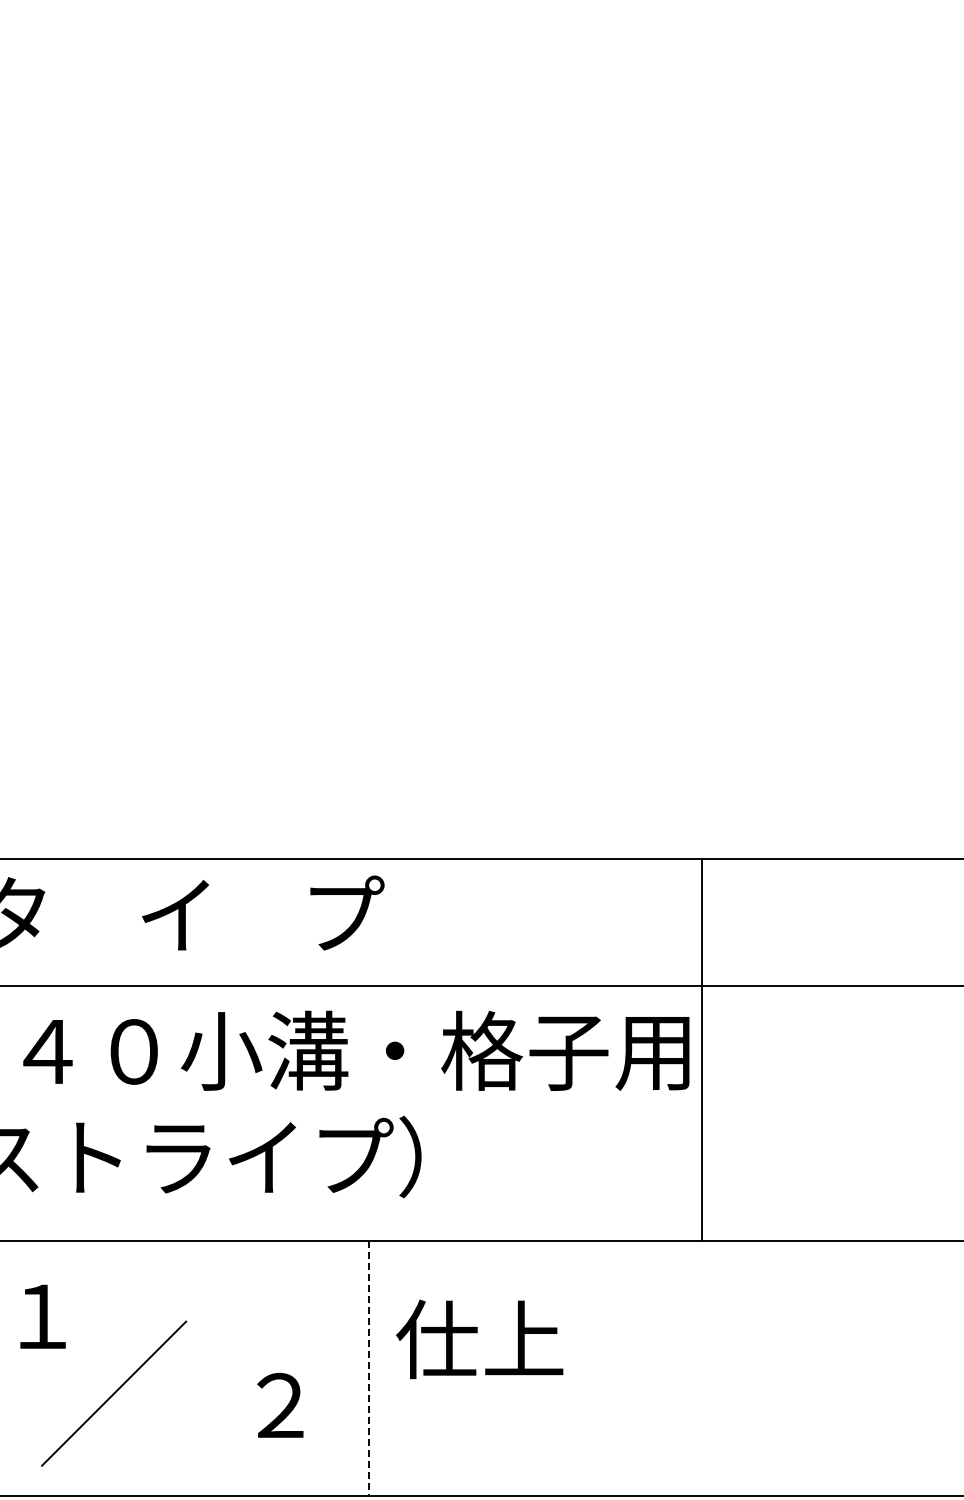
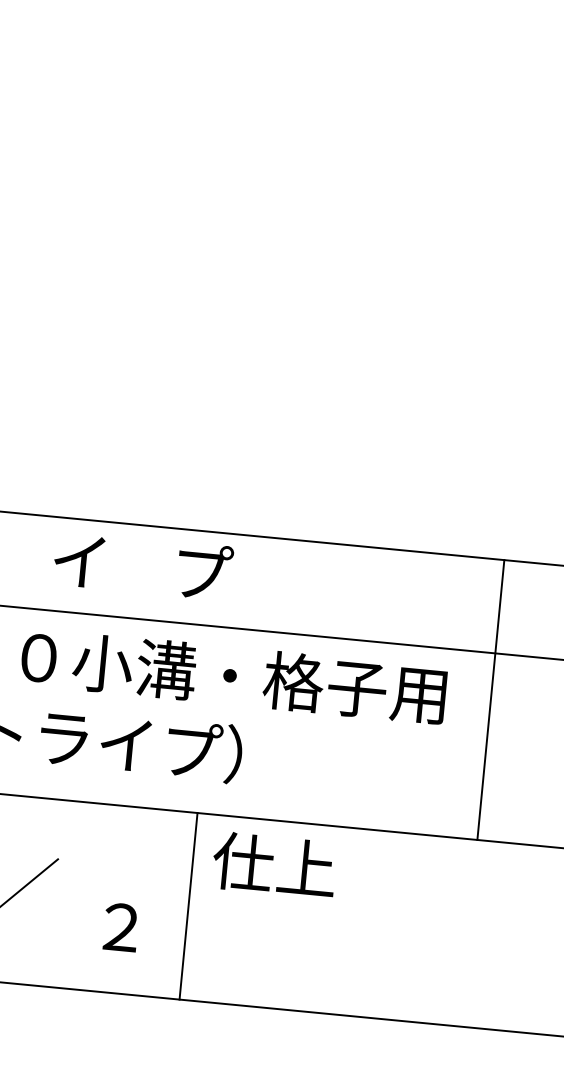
line: (702, 1049) -> (491, 699), moved
text: (479, 1339) -> (274, 865), moved
line: (368, 1368) -> (188, 906), dashed -> solid

